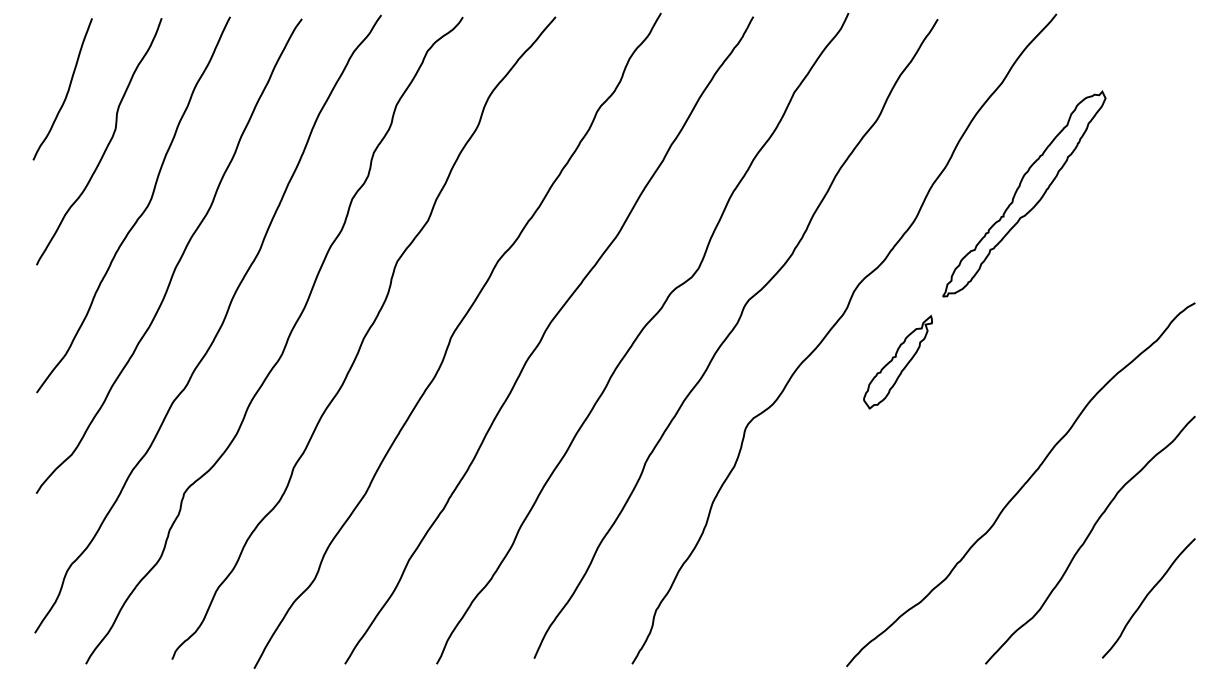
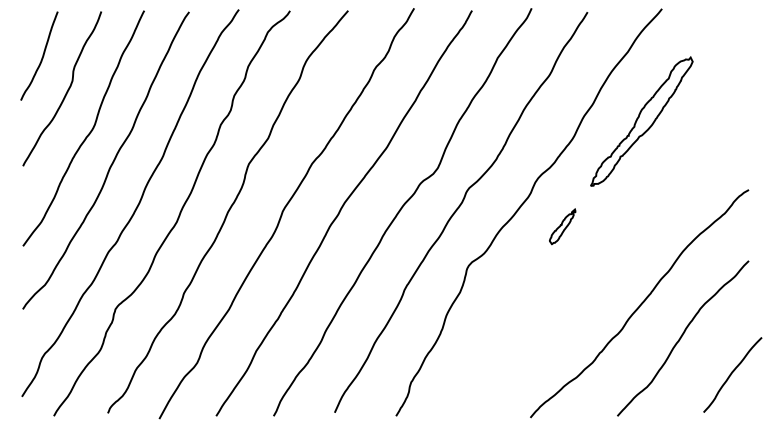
part: (897, 361) -> (562, 226), size x0.6
curve: (1148, 595) -> (732, 373), moved

